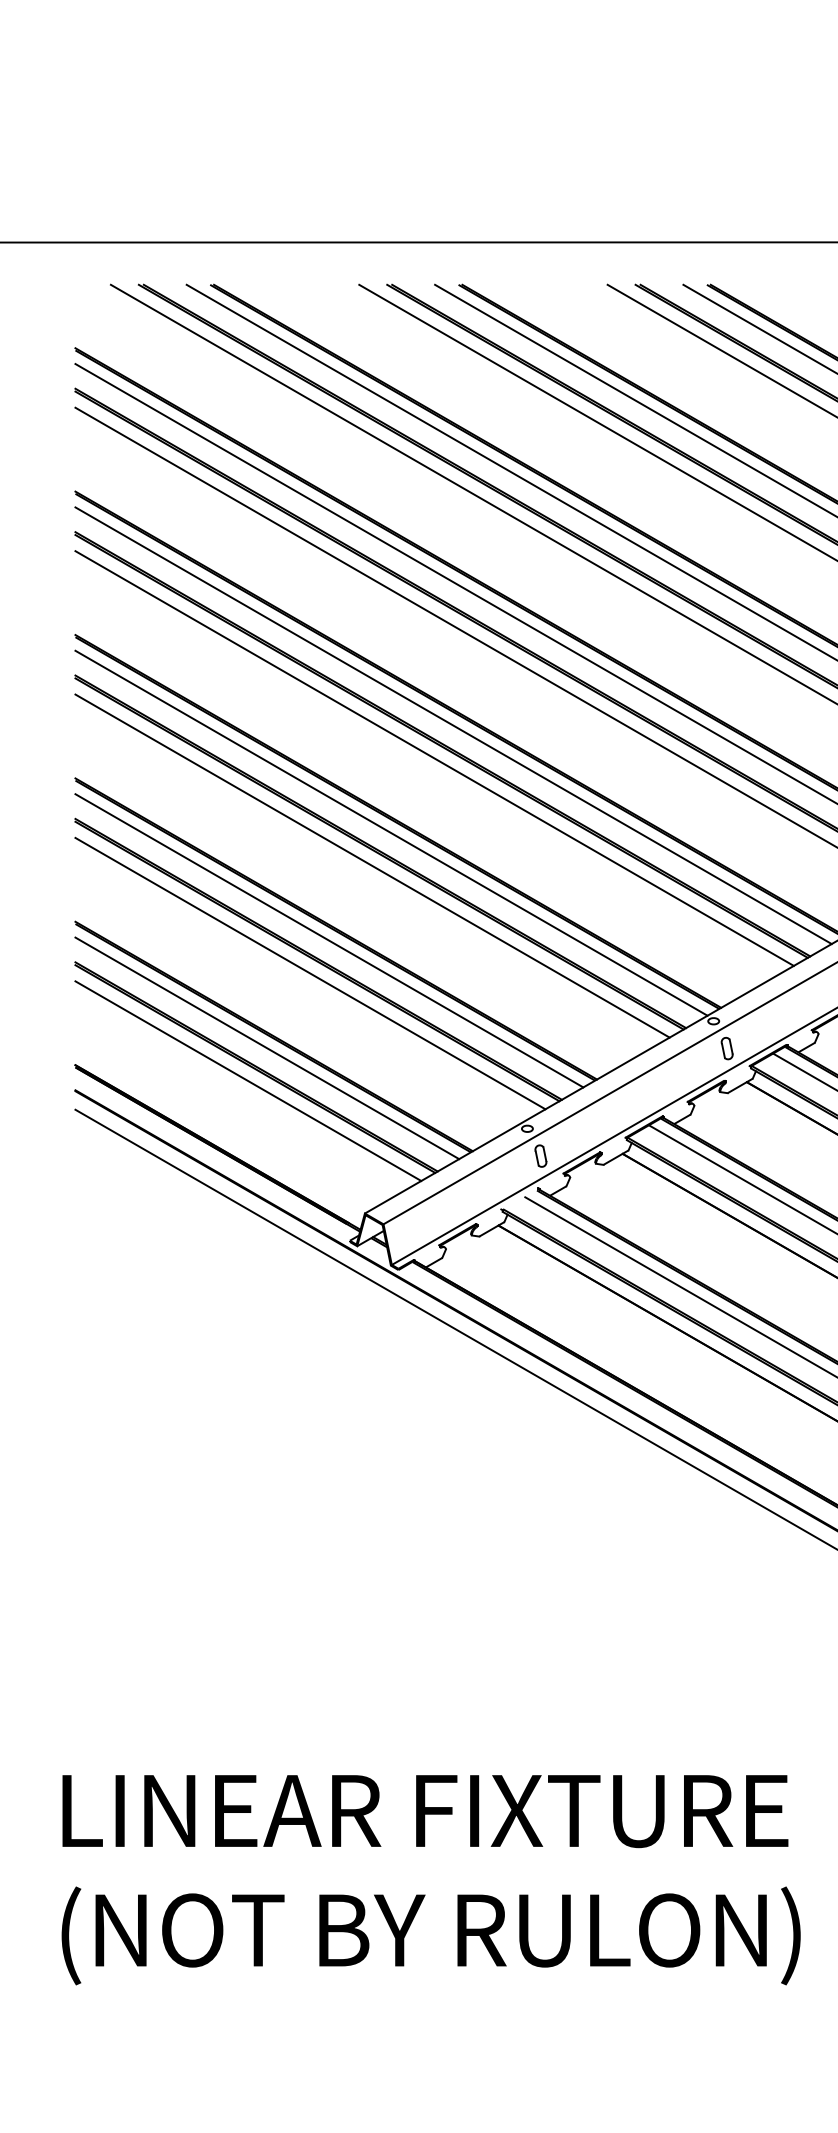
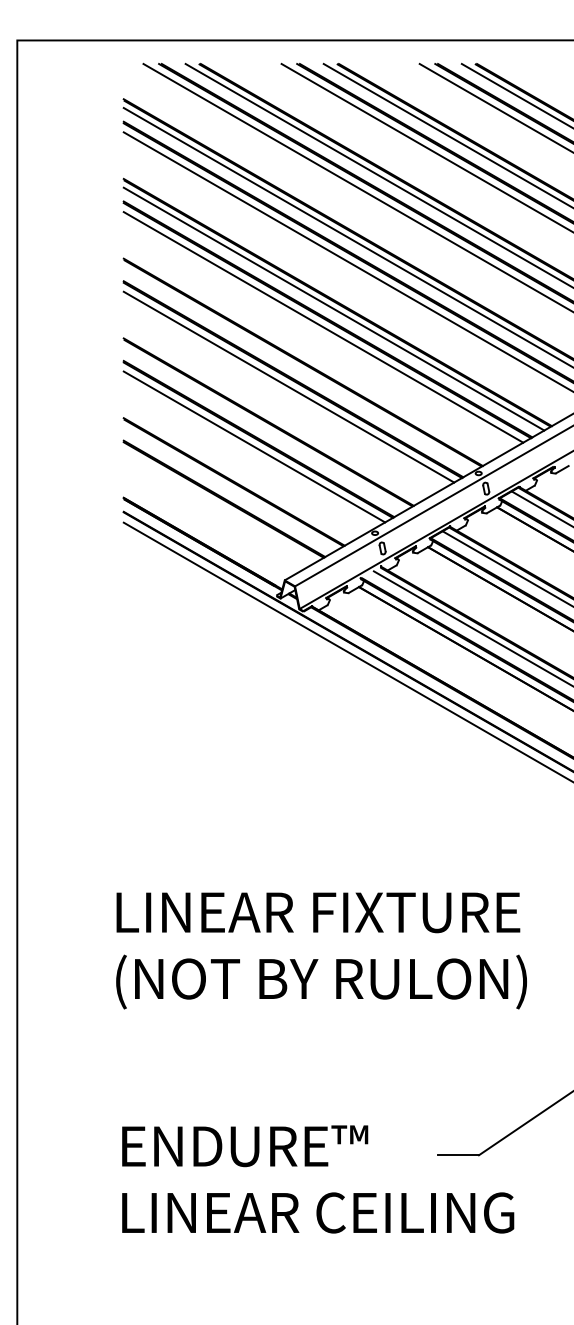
line: (391, 832) -> (299, 368), removed
line: (328, 940) -> (264, 428), removed
line: (267, 1048) -> (230, 488), removed
line: (247, 1080) -> (219, 506), removed

